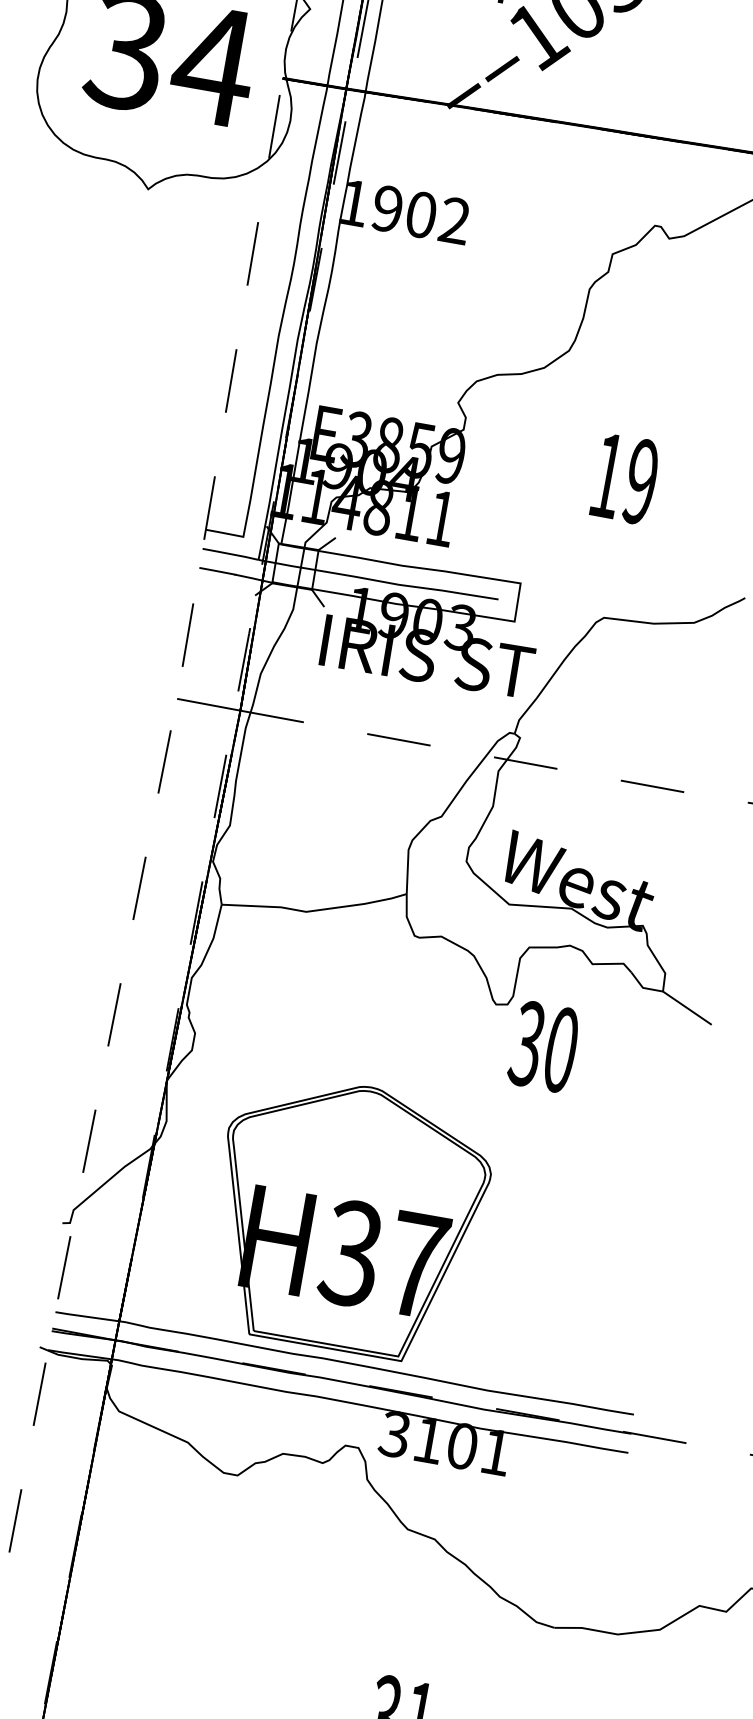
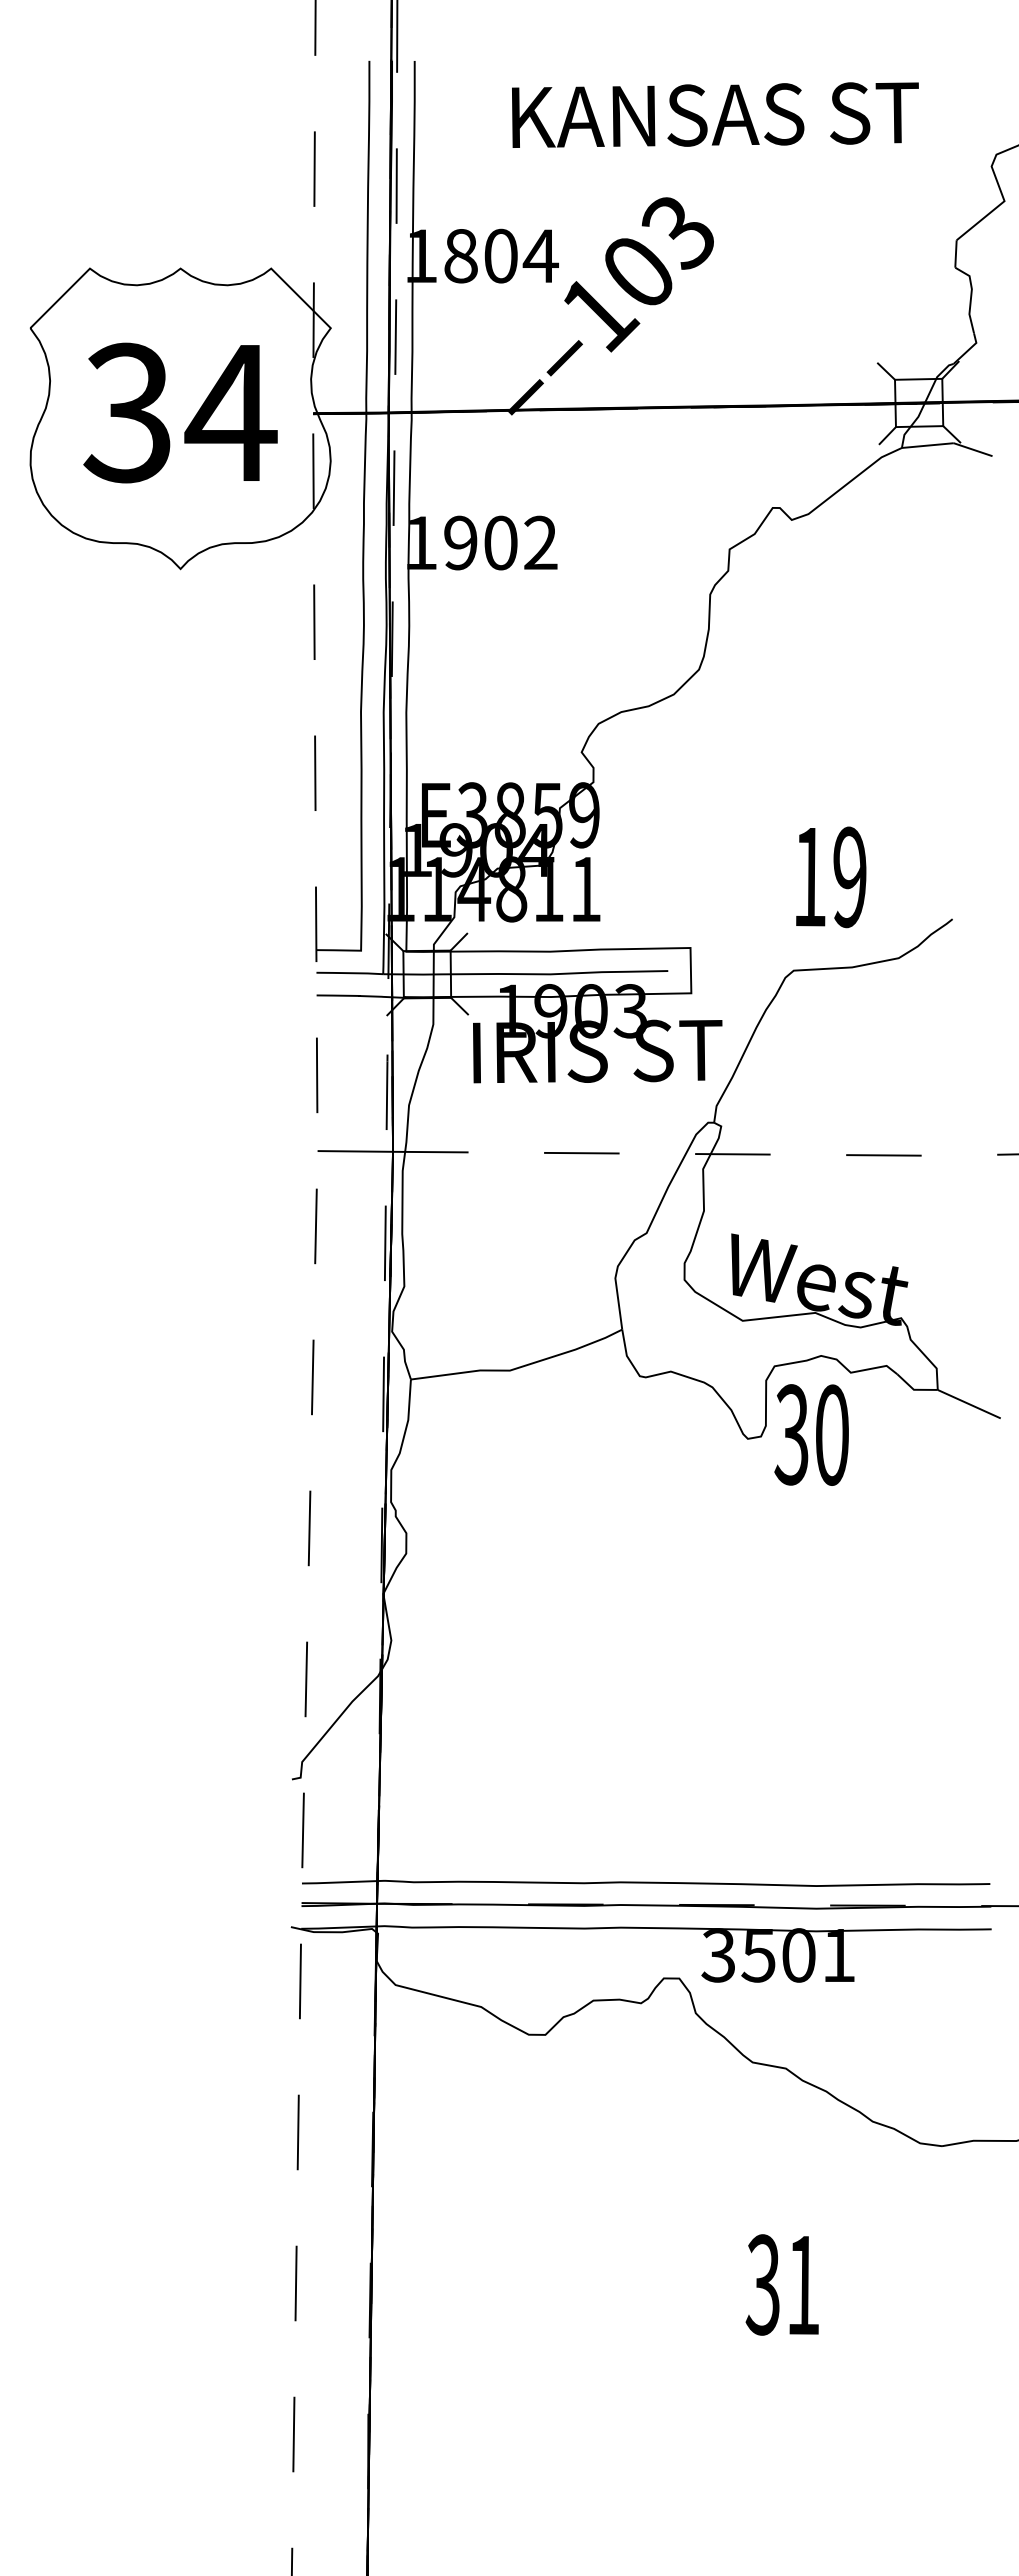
text: (625, 479) -> (831, 877), moved
text: (543, 1046) -> (811, 1434), moved
part: (348, 1217) -> (620, 1714), removed
text: (428, 1440) -> (758, 1955), 3101 -> 3501

